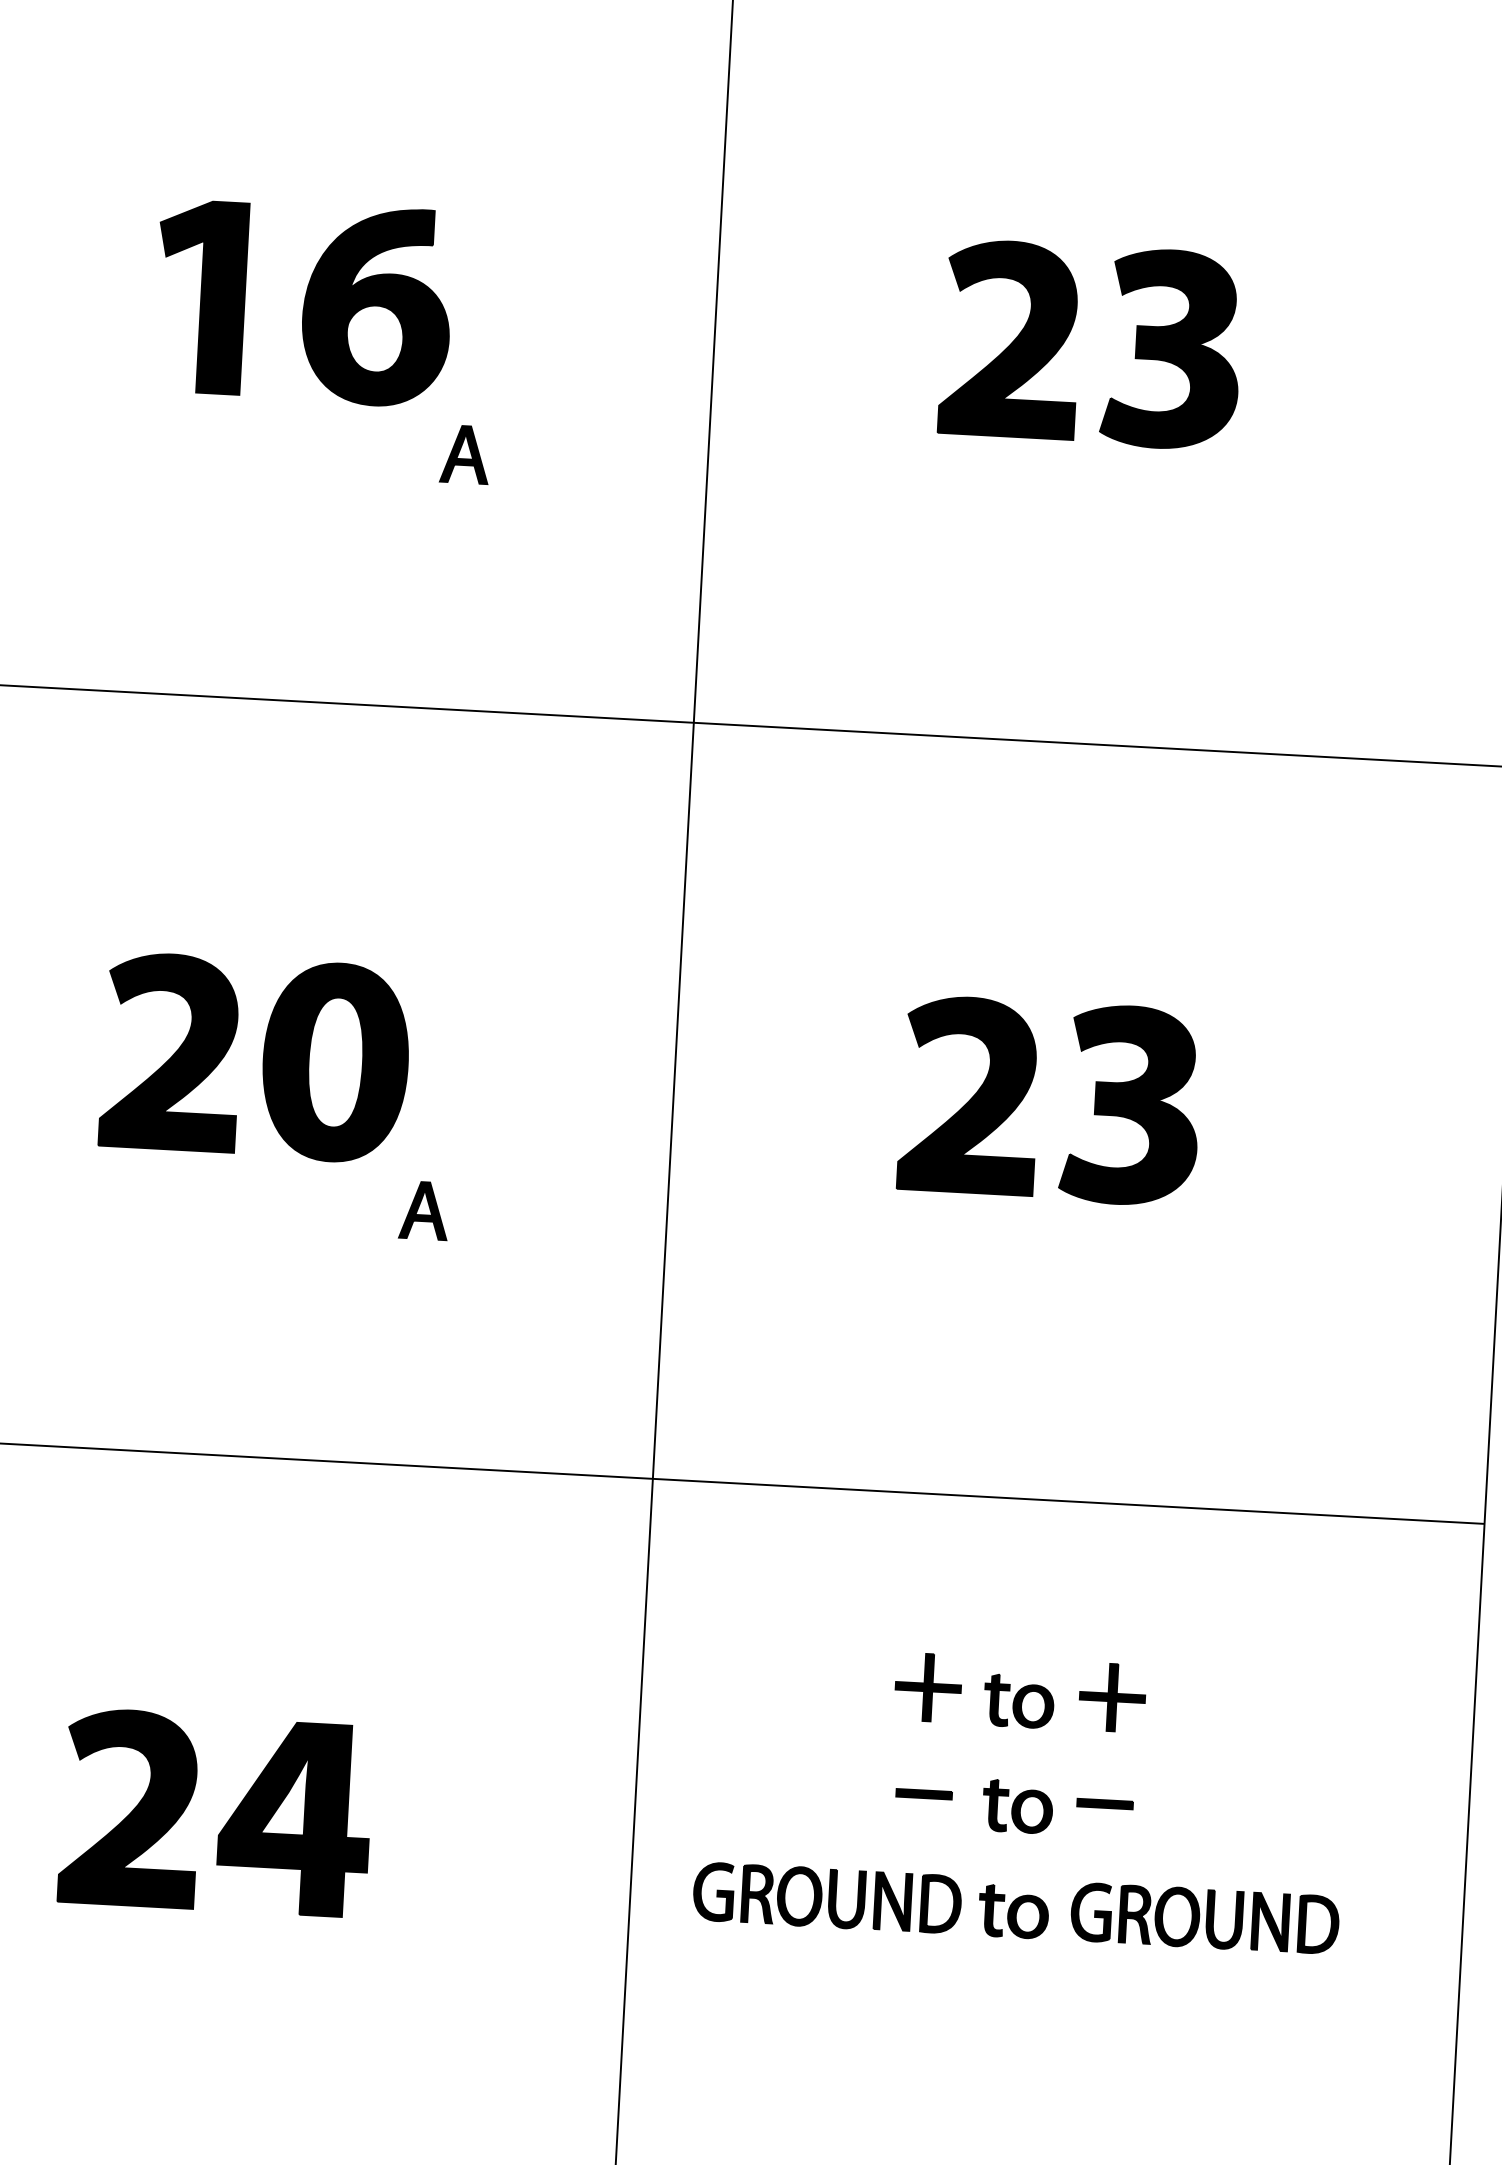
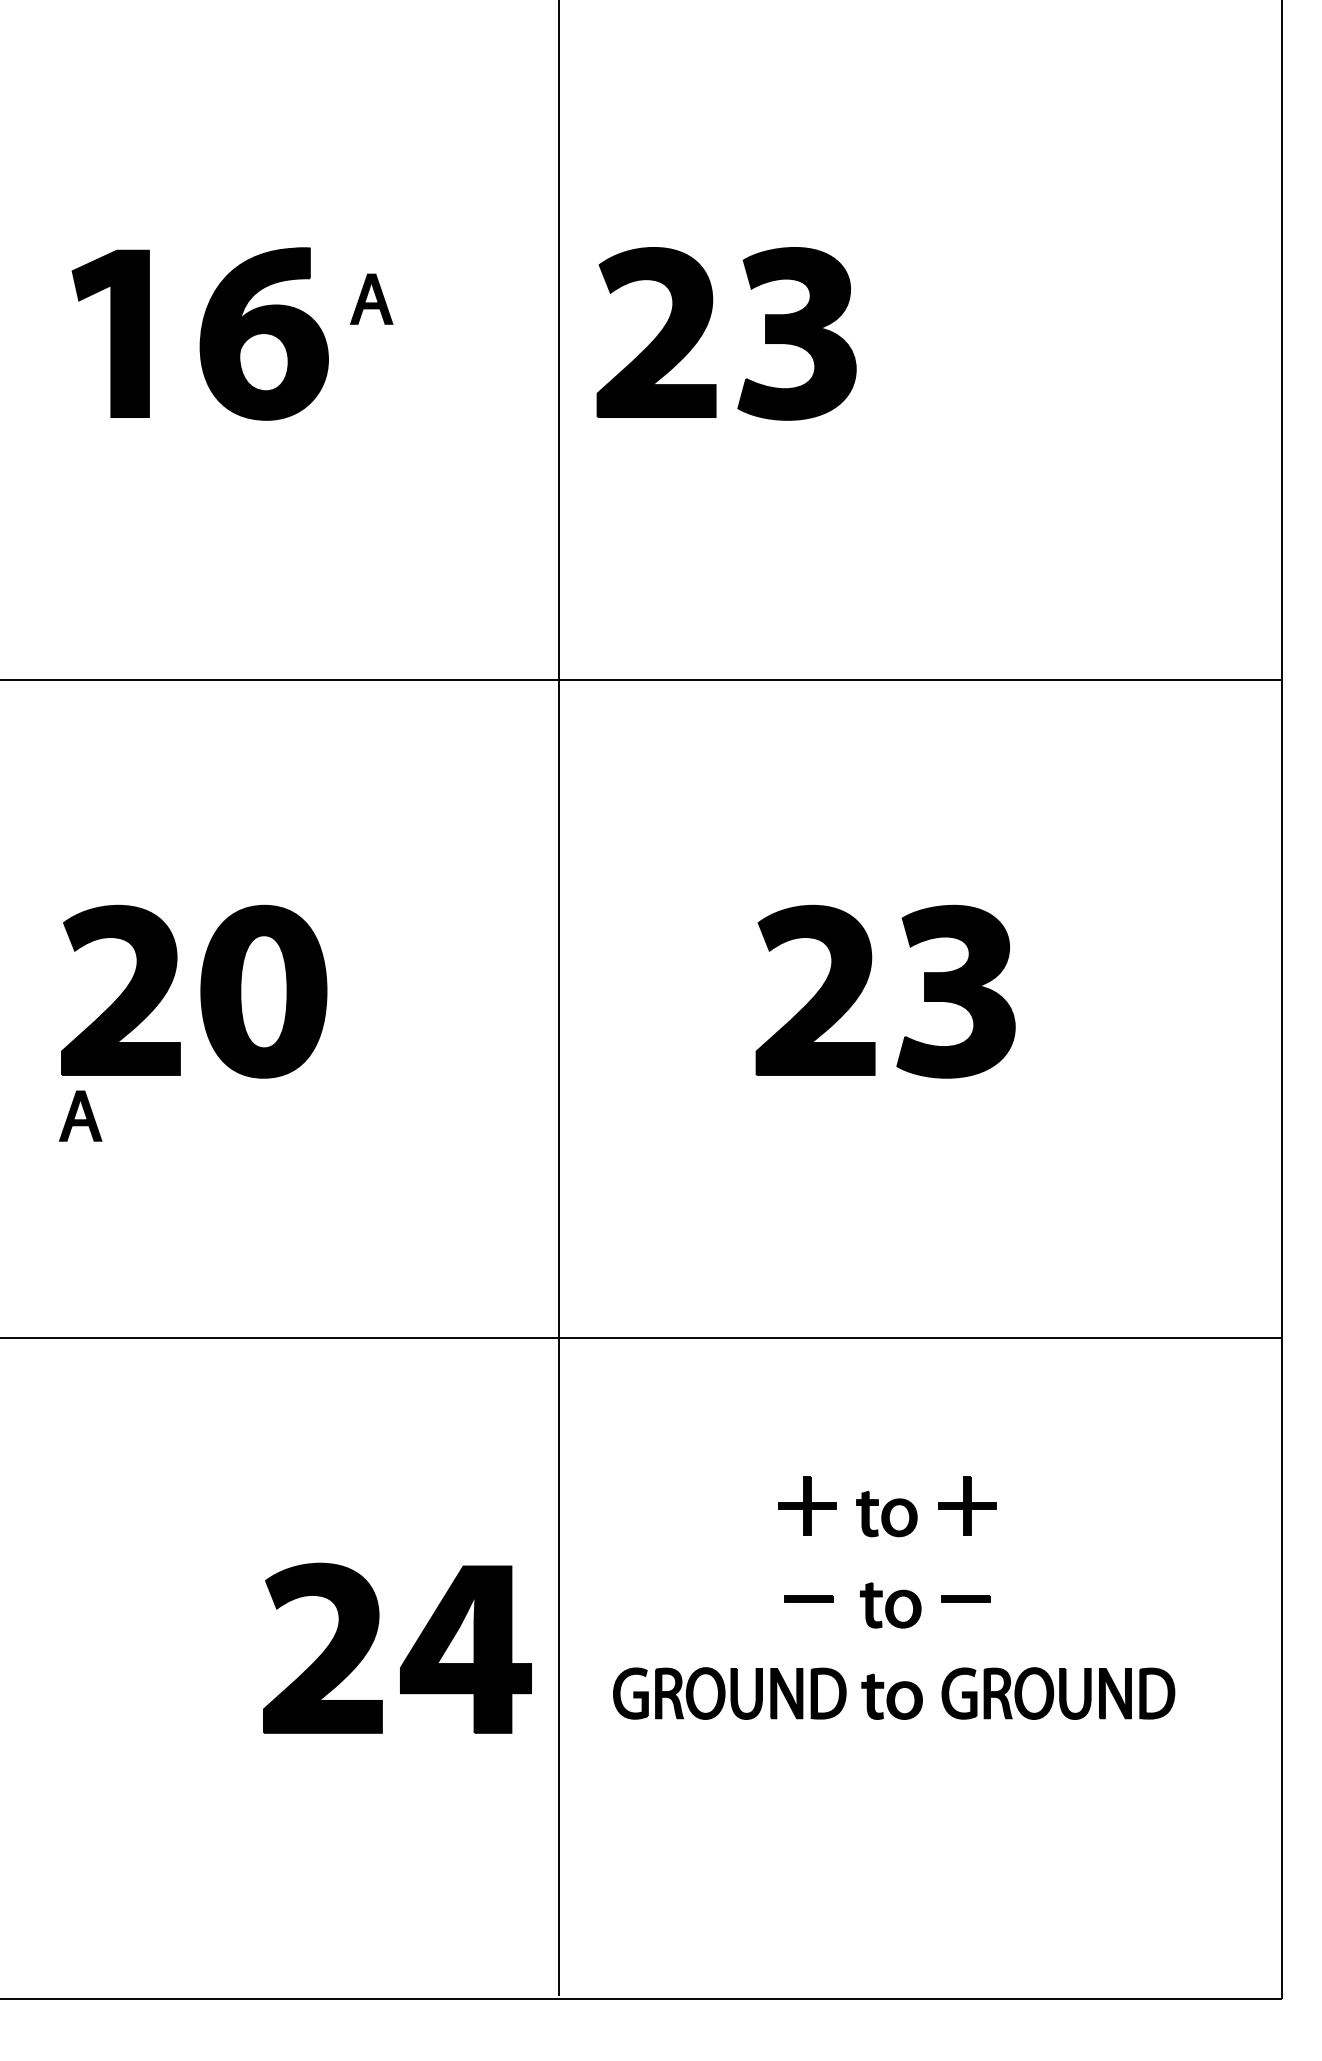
part: (1069, 335) -> (707, 326), moved
part: (465, 453) -> (371, 298), moved
part: (424, 1209) -> (80, 1115), moved
part: (228, 1819) -> (408, 1653), moved

